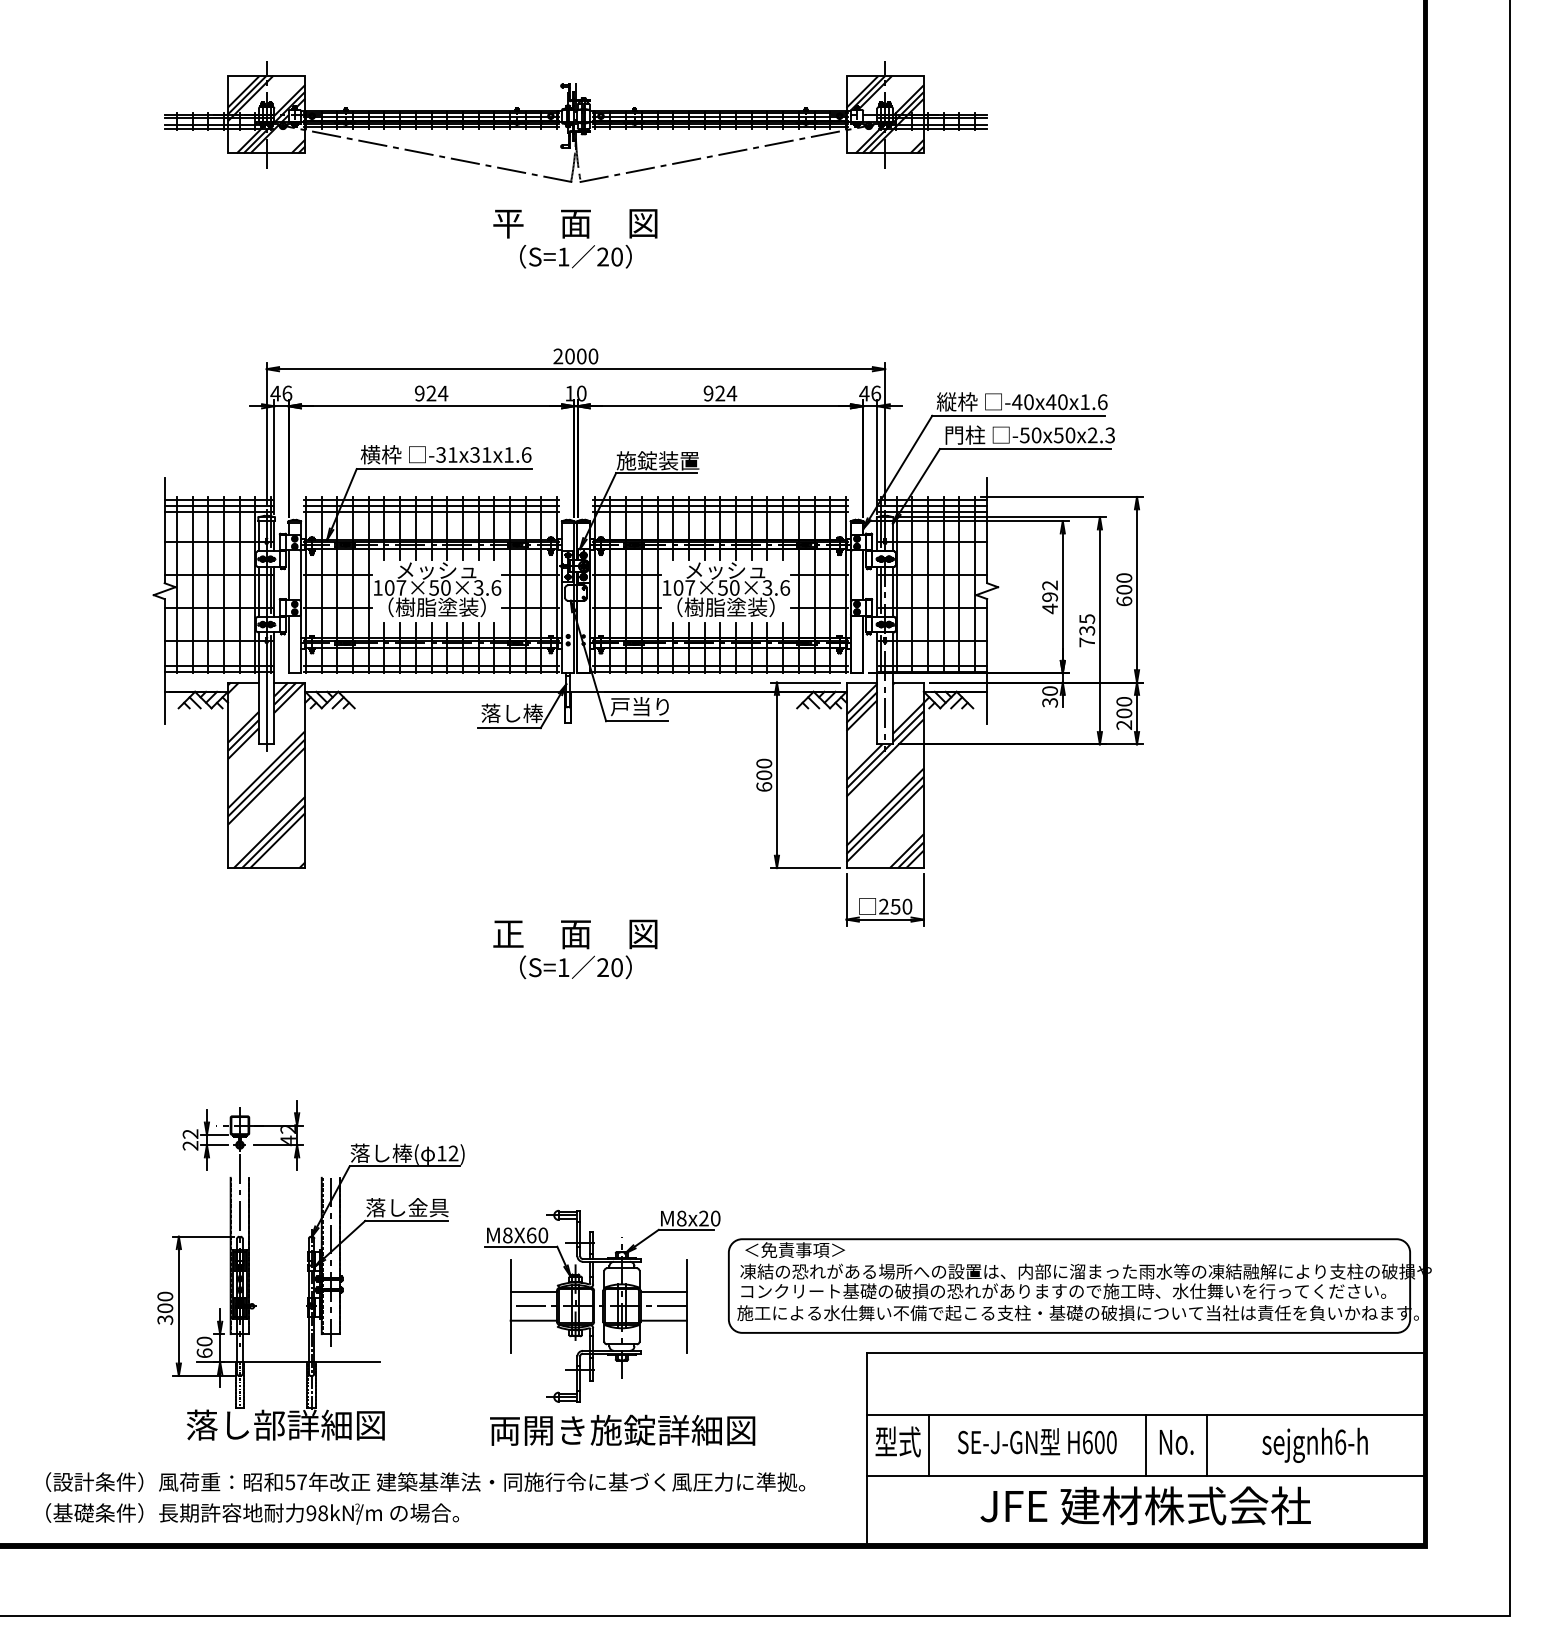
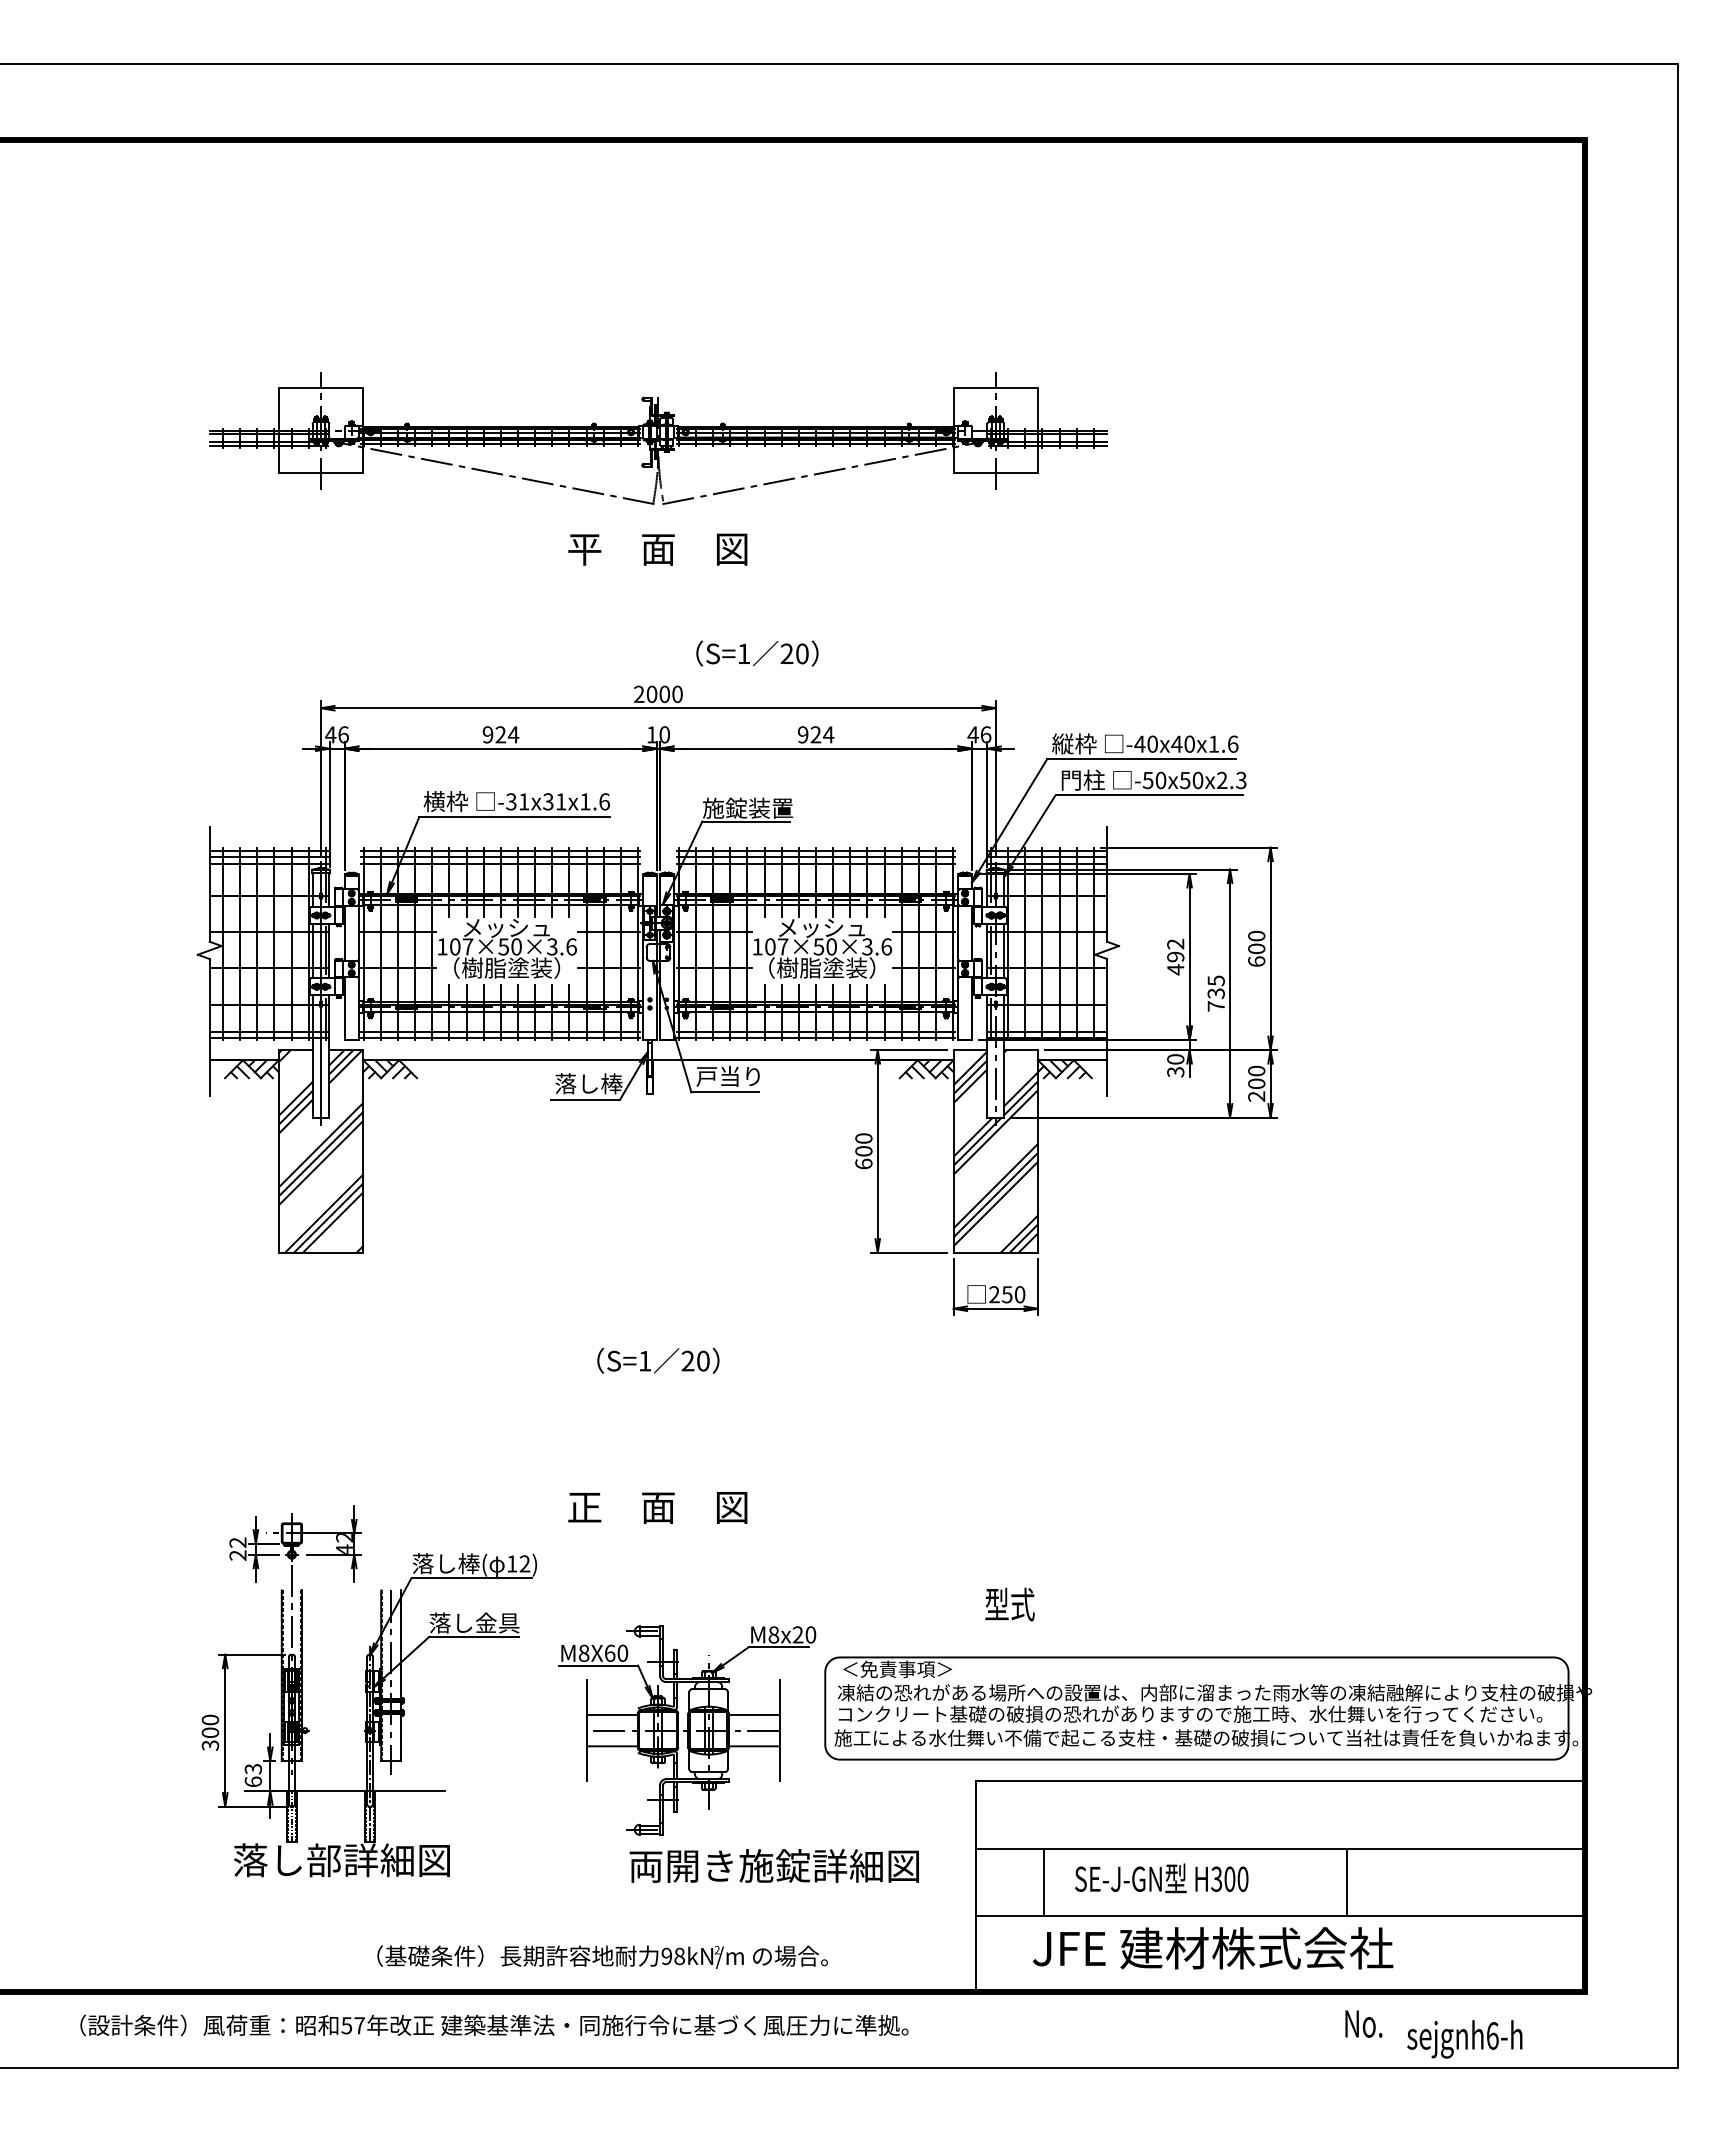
hatch: (266, 114) -> (320, 430), removed
hatch: (884, 114) -> (995, 430), removed
text: (575, 256) -> (757, 653), moved
text: (575, 934) -> (657, 1507), moved
text: (203, 1341) -> (252, 1768), 60 -> 63
text: (621, 1429) -> (773, 1865), moved
text: (897, 1441) -> (1009, 1604), moved
text: (1087, 1441) -> (1216, 1878), H600 -> H300
text: (1176, 1441) -> (1363, 2023), moved
line: (1145, 1445) -> (1279, 1882), removed
text: (1314, 1445) -> (1464, 2039), moved
text: (425, 1482) -> (494, 2025), moved
text: (1145, 1506) -> (1212, 1948), moved
text: (252, 1513) -> (602, 1956), moved

